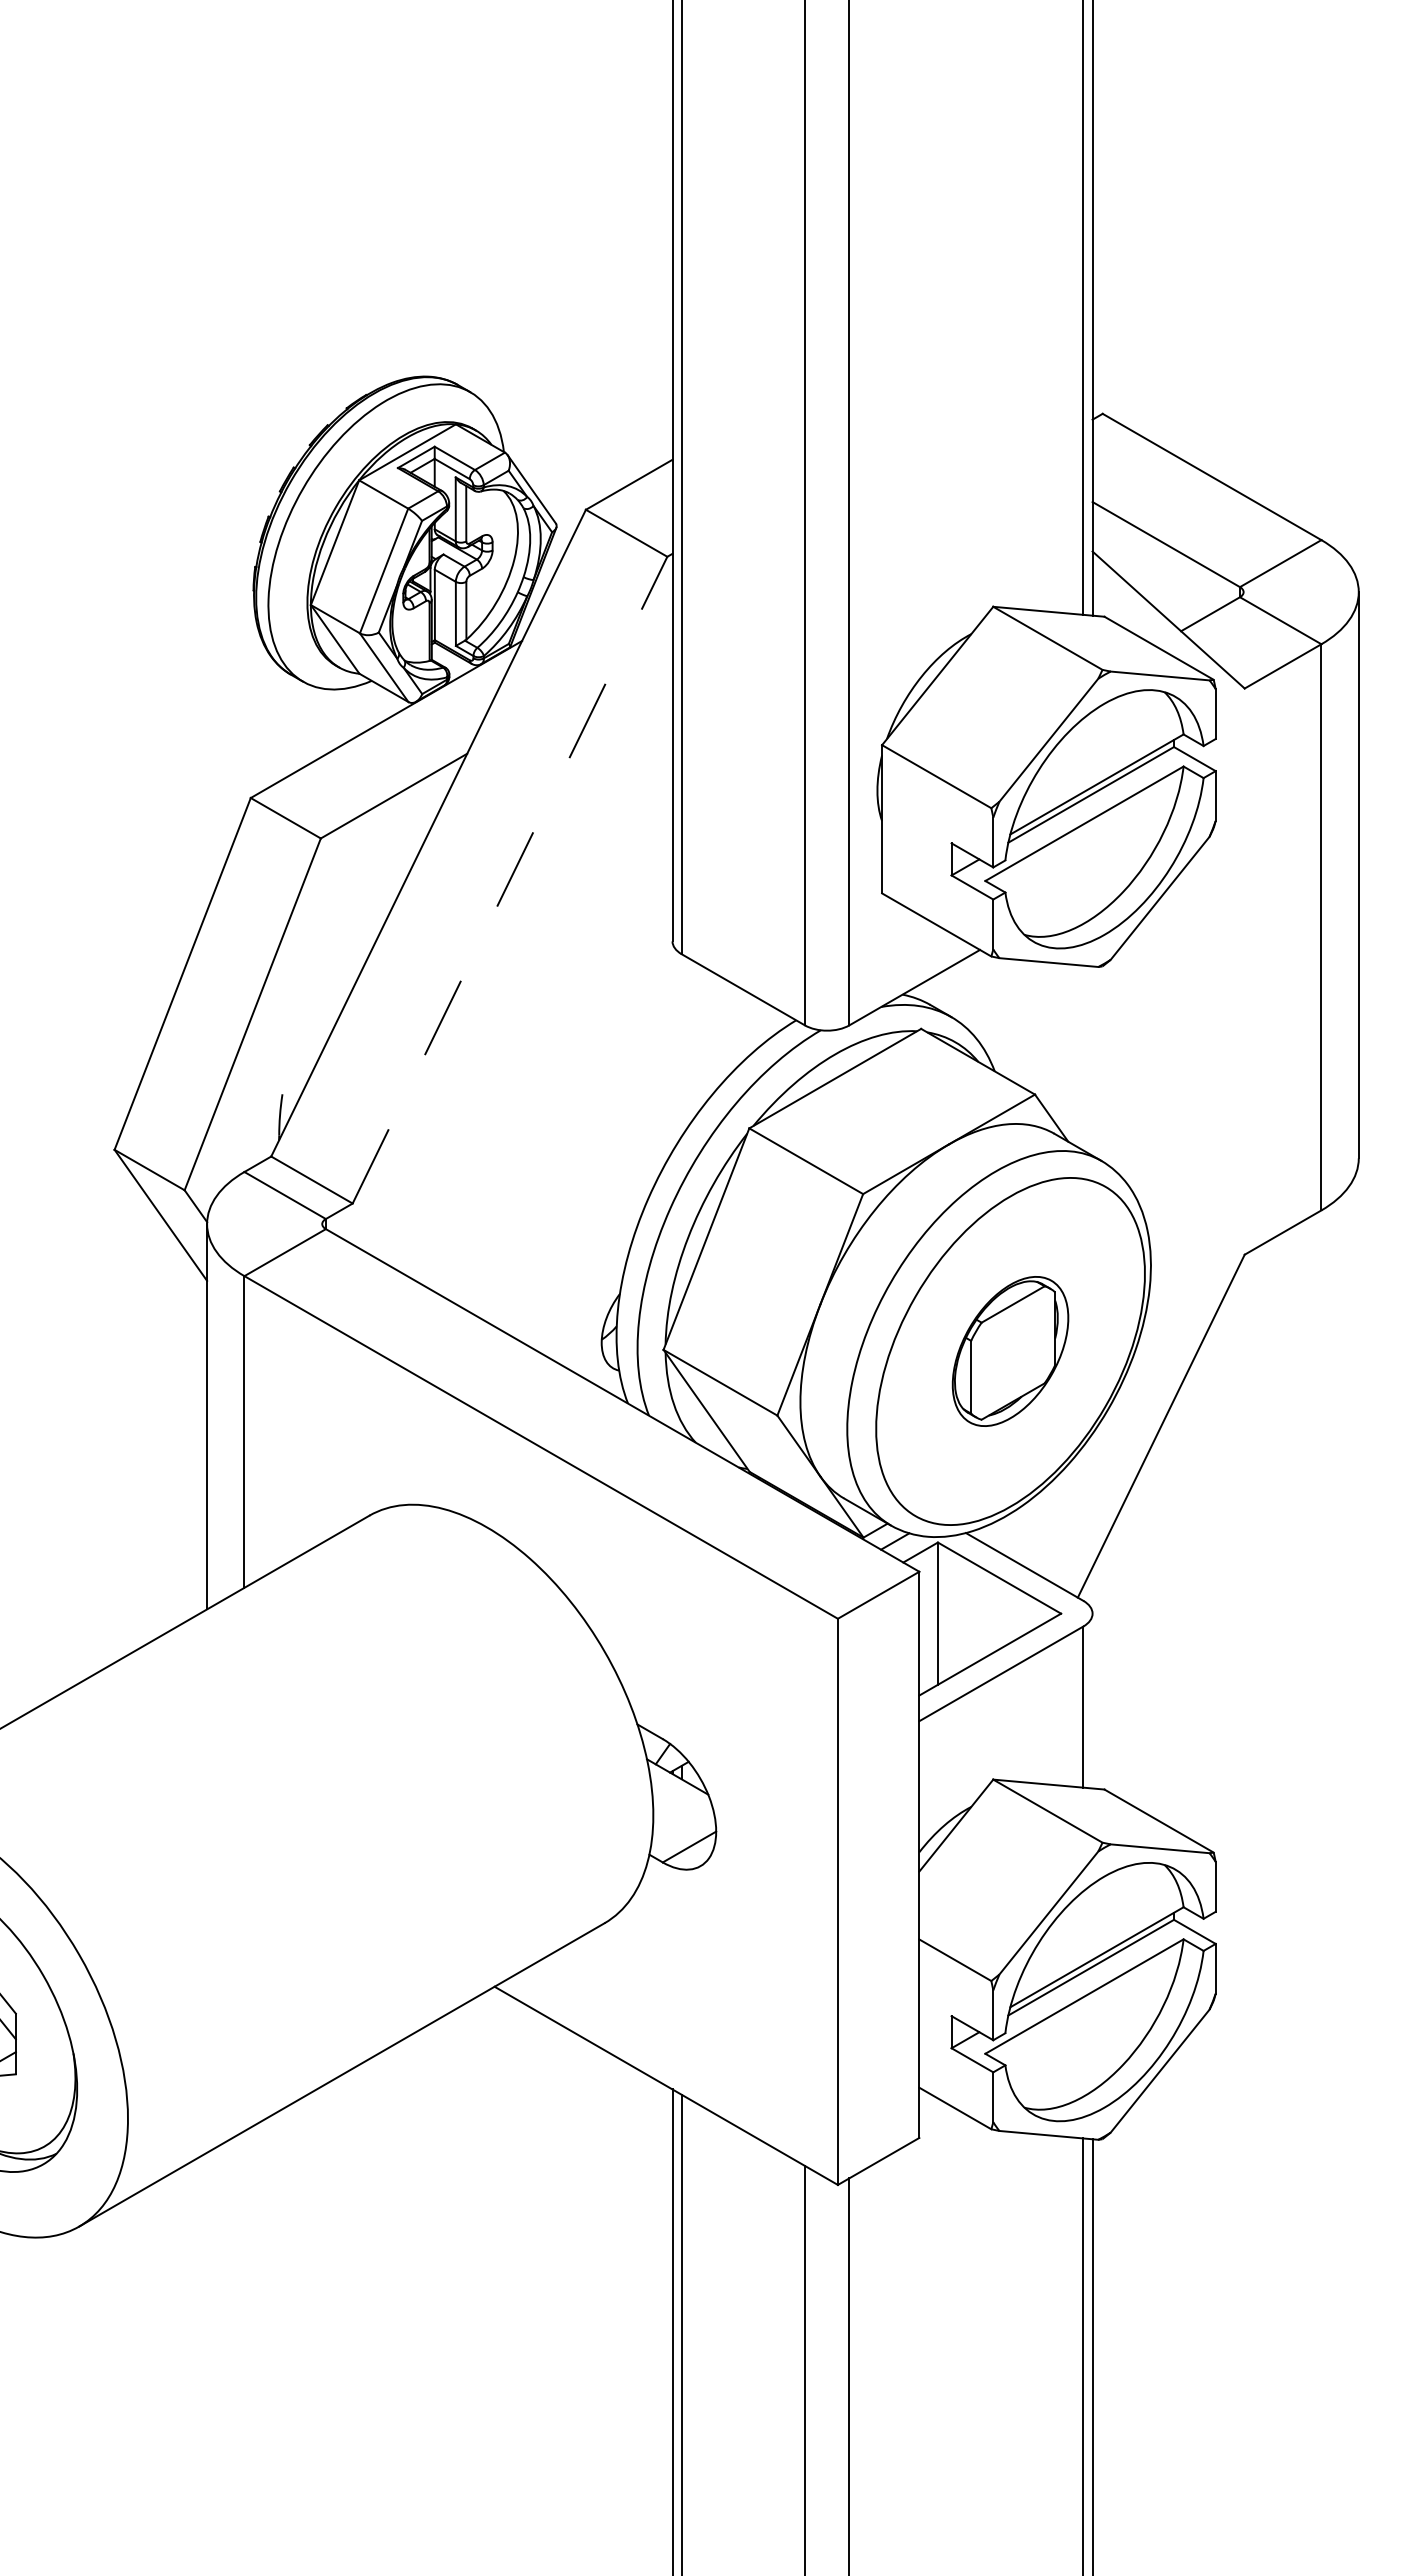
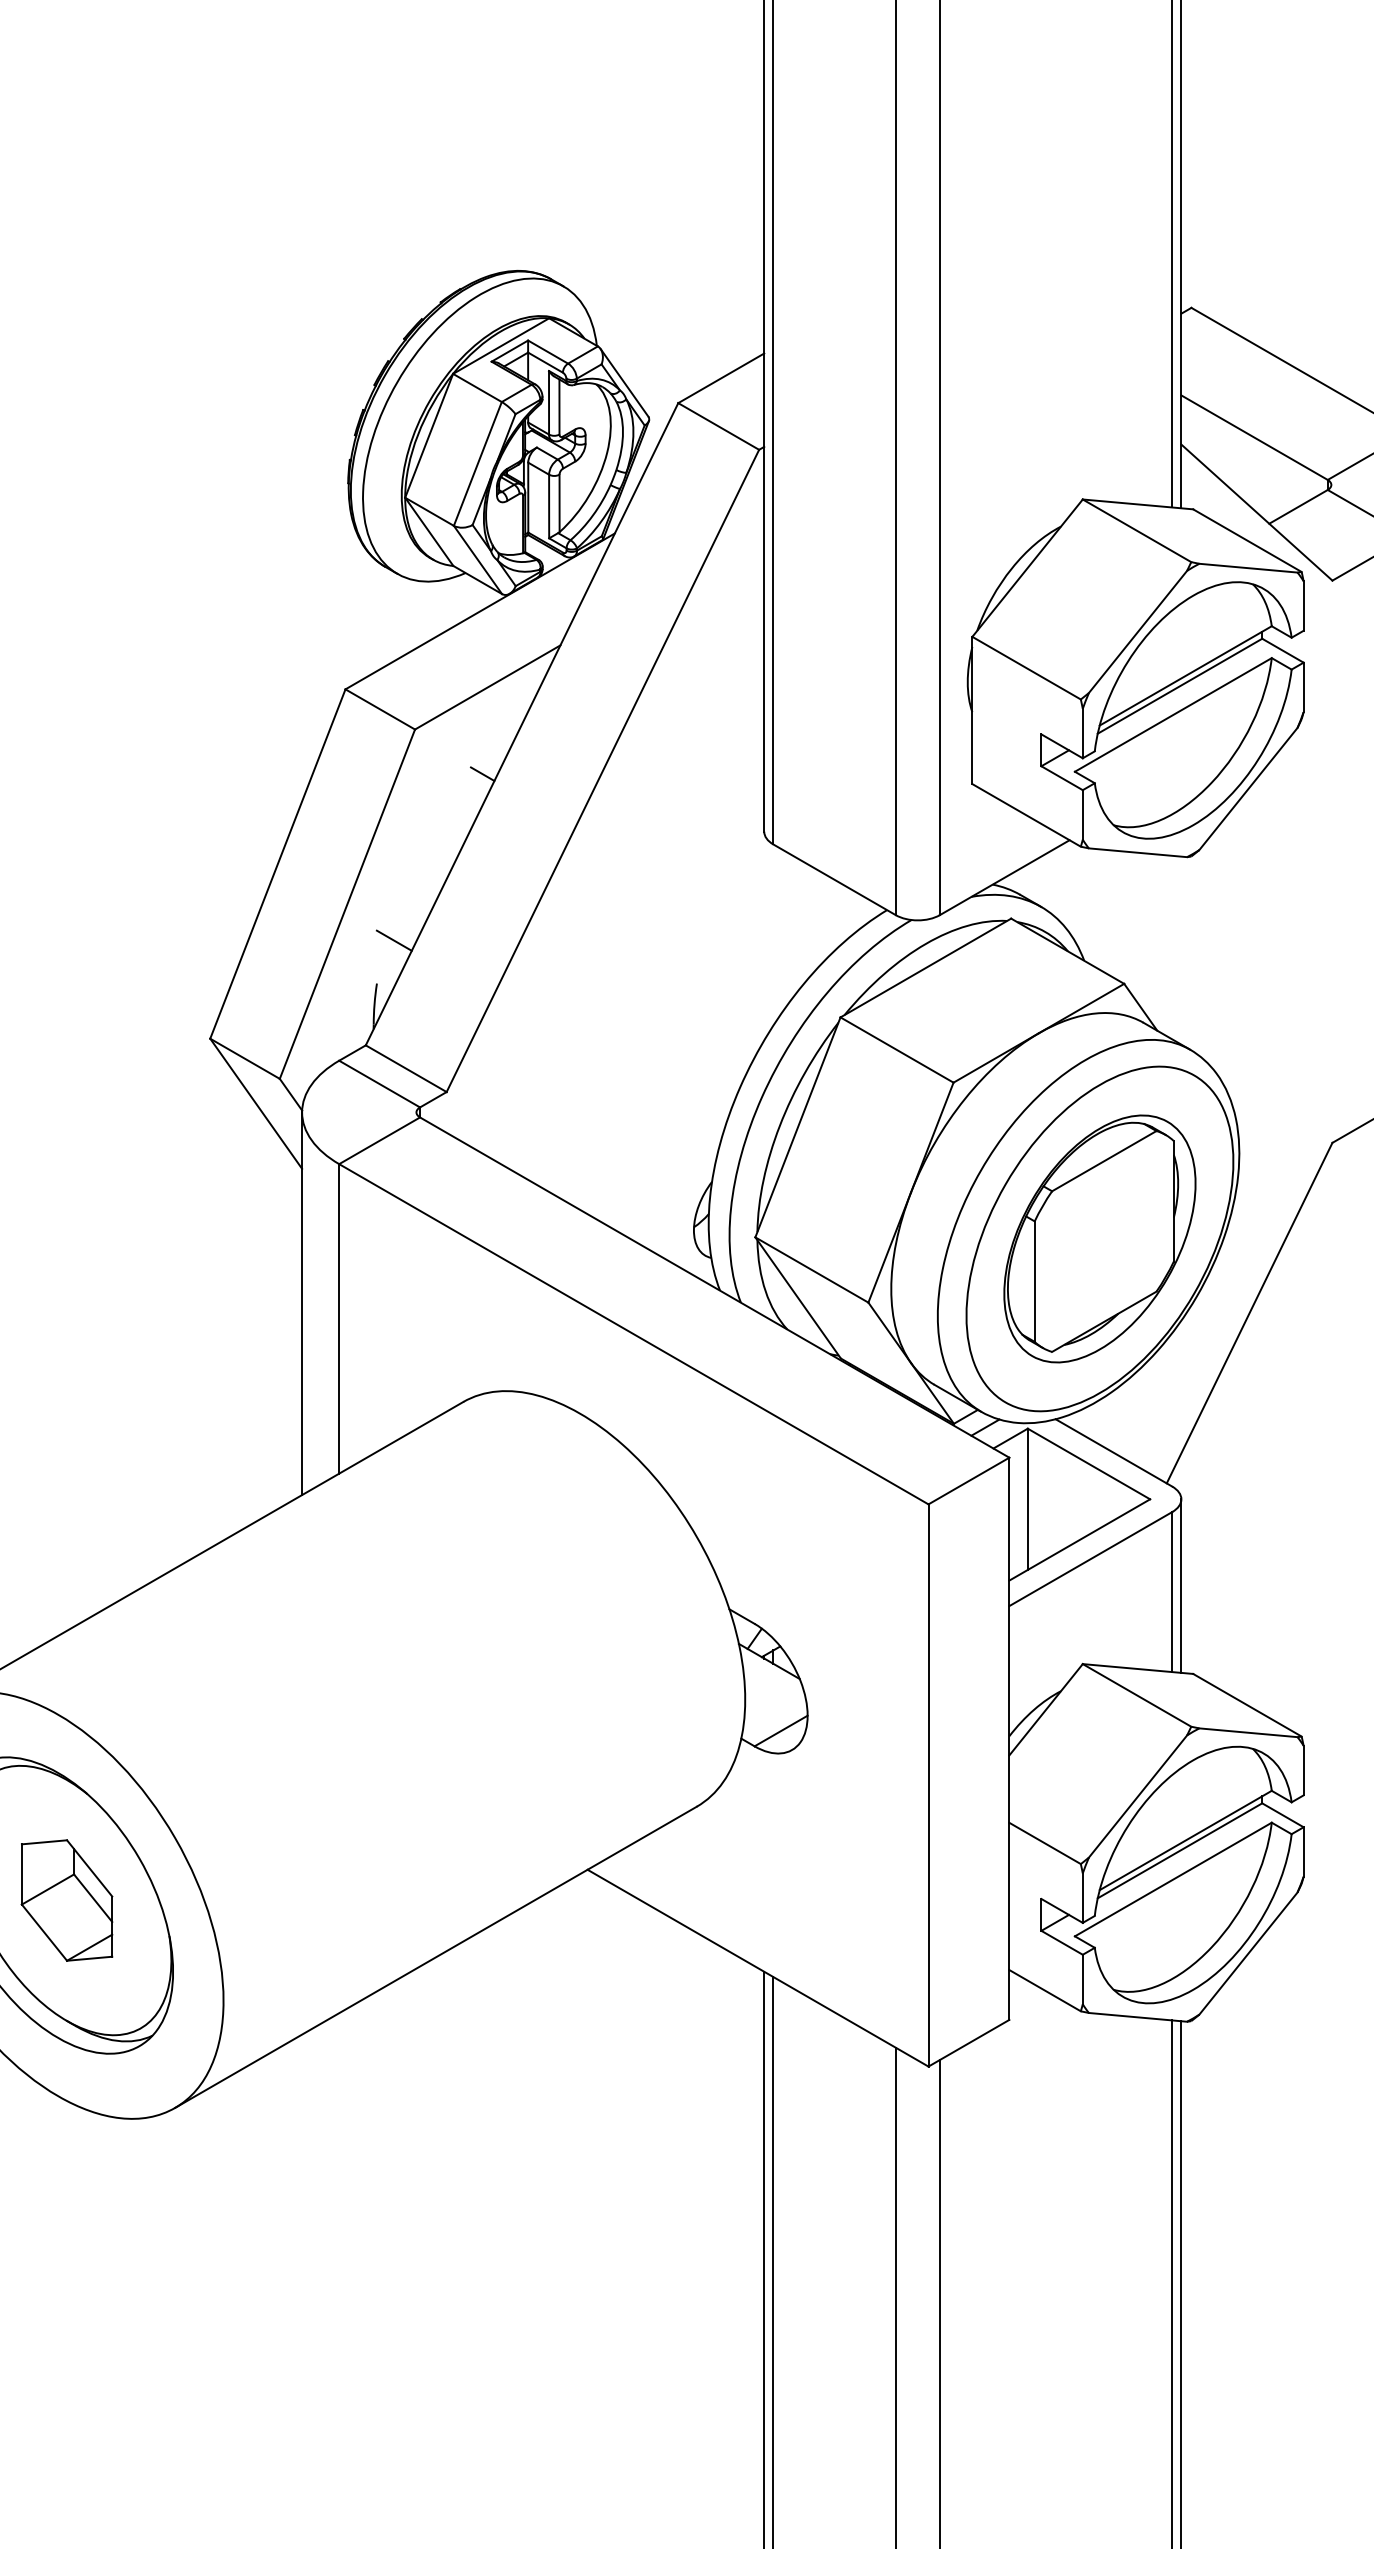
line: (510, 880) -> (603, 771), dashed -> solid
line: (388, 883) -> (482, 774), added
line: (299, 1051) -> (393, 941), added
part: (1010, 1351) -> (1099, 1238), size x1.67
line: (1092, 1700) -> (1181, 1585), added

